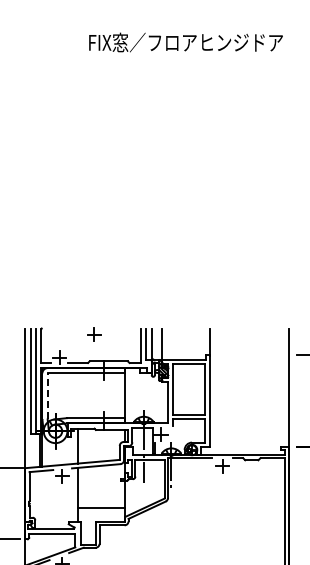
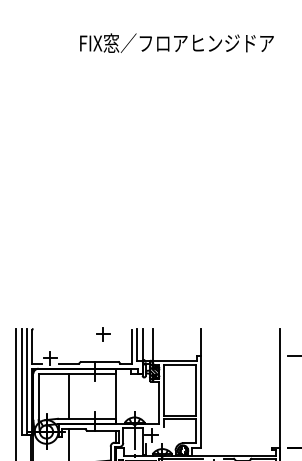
part: (94, 334) -> (103, 334), moved
line: (47, 395) -> (38, 396), dashed -> solid
line: (77, 395) -> (68, 396), added

